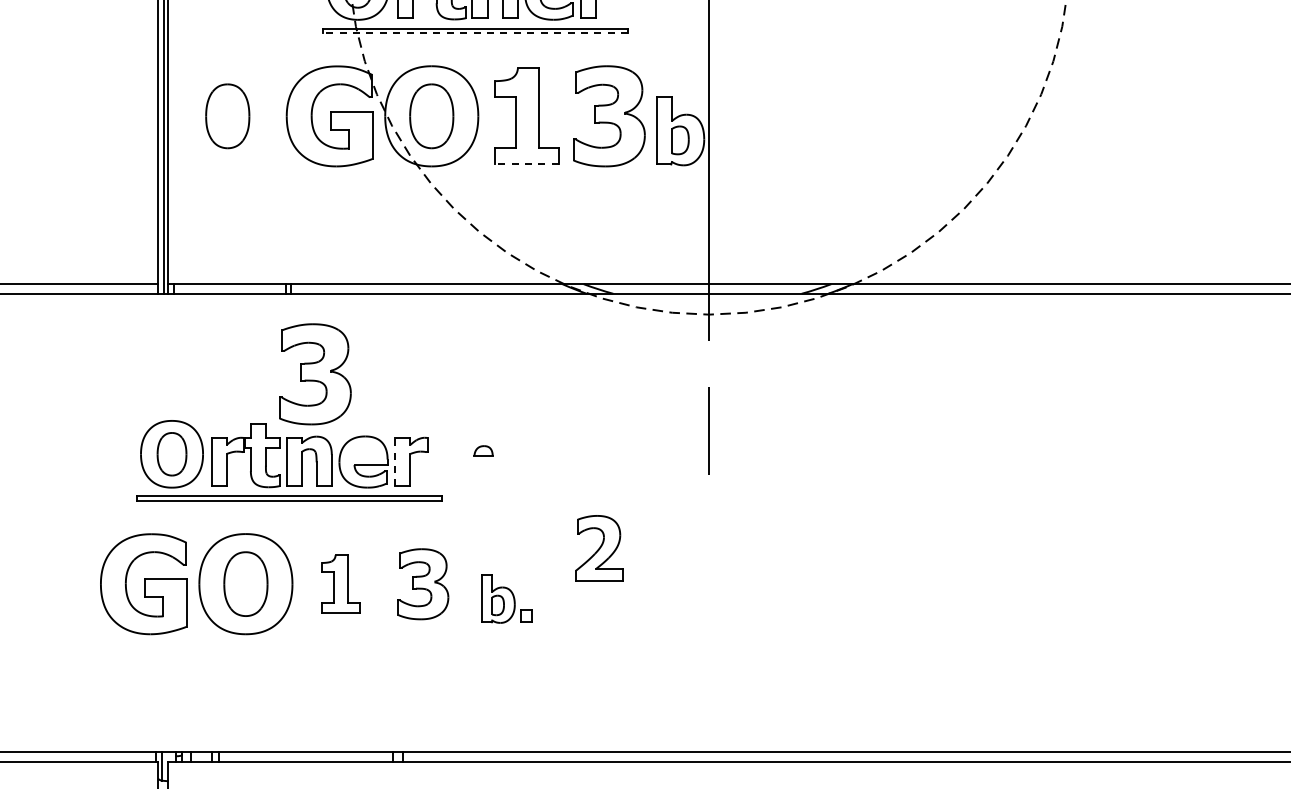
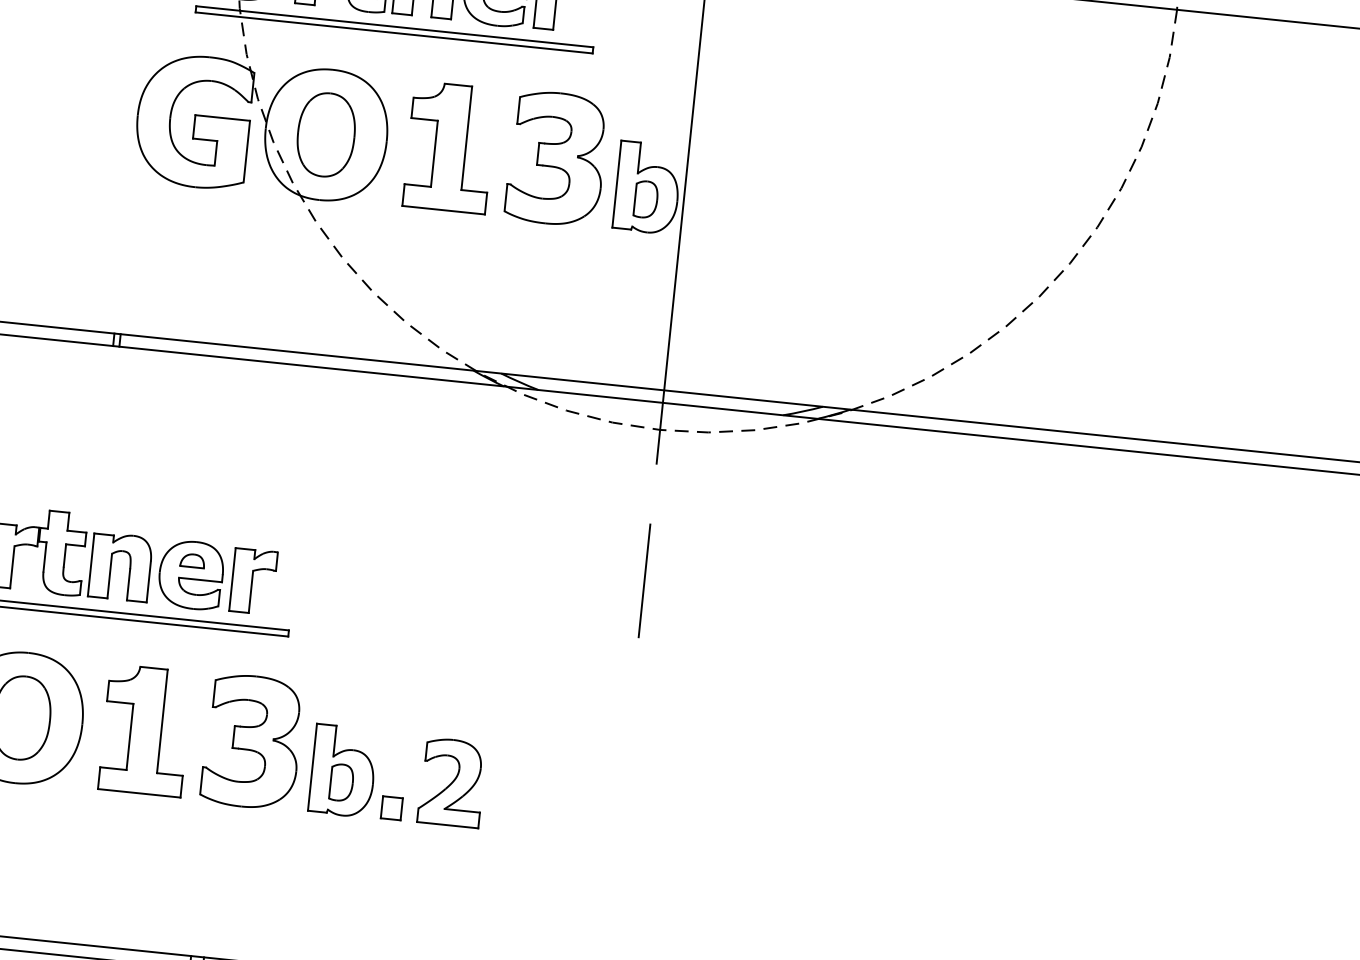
line: (475, 33) -> (394, 33), dashed -> solid
part: (227, 116) -> (60, 107), removed
line: (527, 164) -> (444, 210), dashed -> solid
part: (315, 374) -> (140, 454), removed
part: (483, 450) -> (192, 560), moved
line: (395, 461) -> (232, 578), dashed -> solid
part: (599, 548) -> (452, 782), moved
part: (340, 583) -> (144, 729), size x1.67
part: (423, 584) -> (252, 742), size x1.43
part: (506, 598) -> (358, 771), size x1.43

